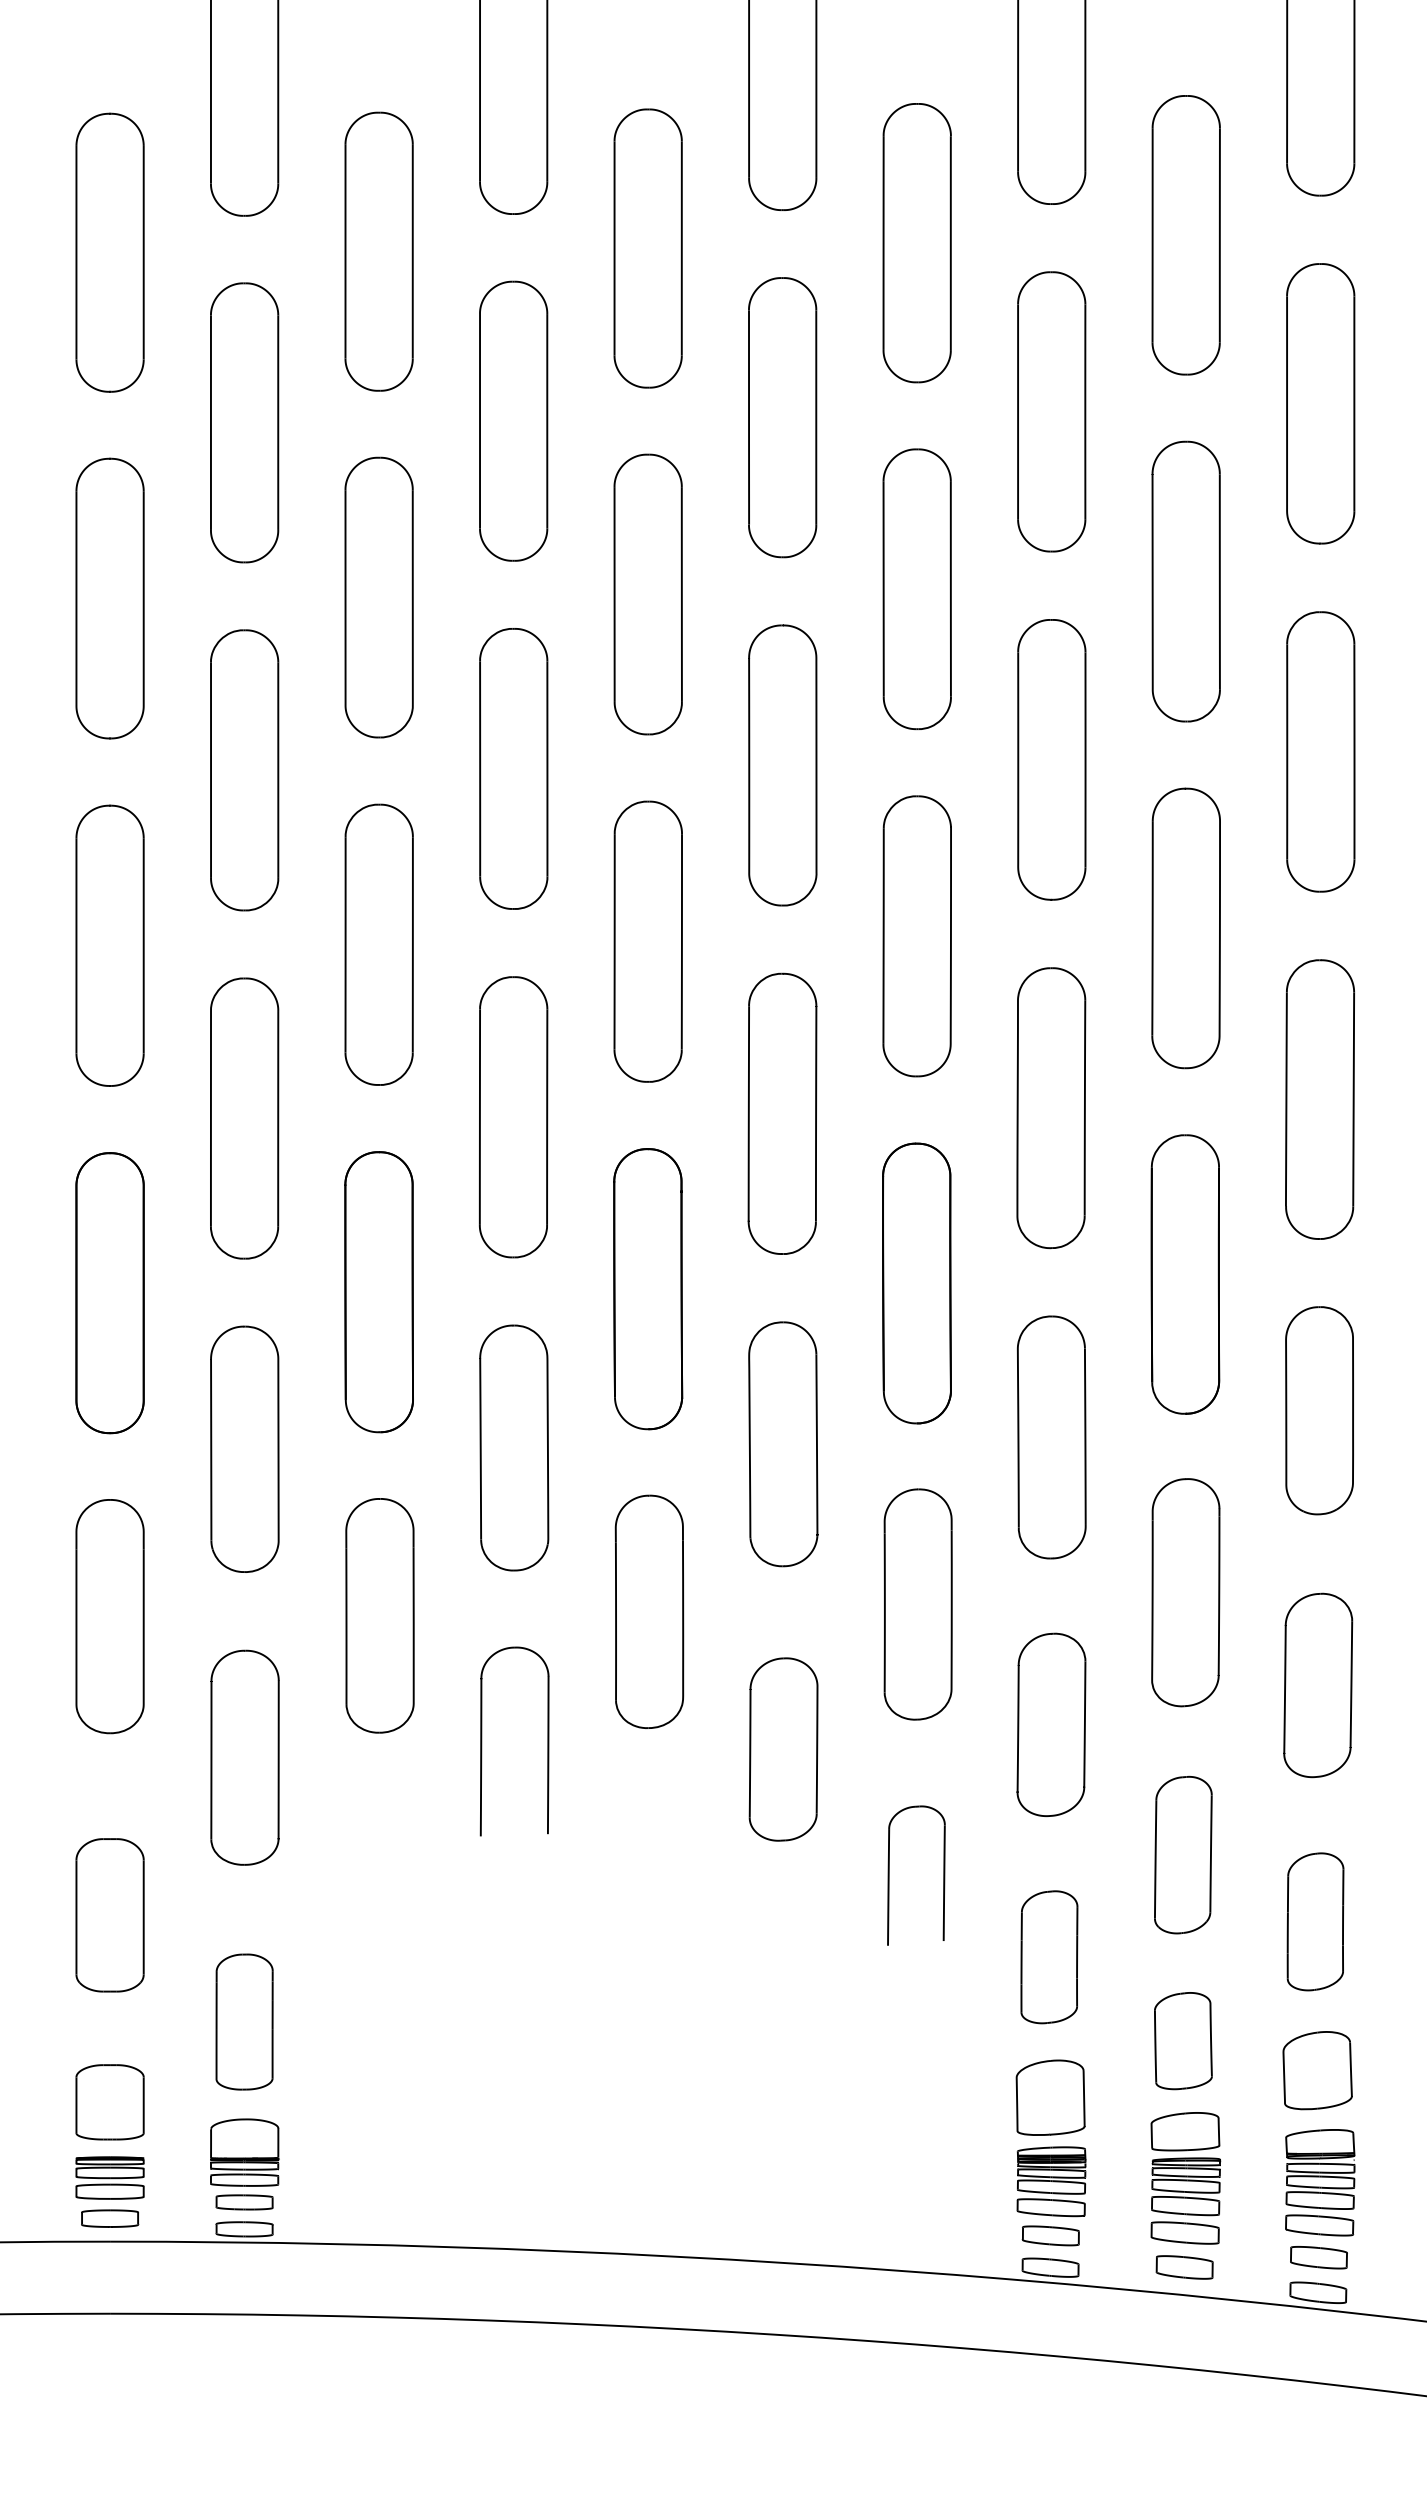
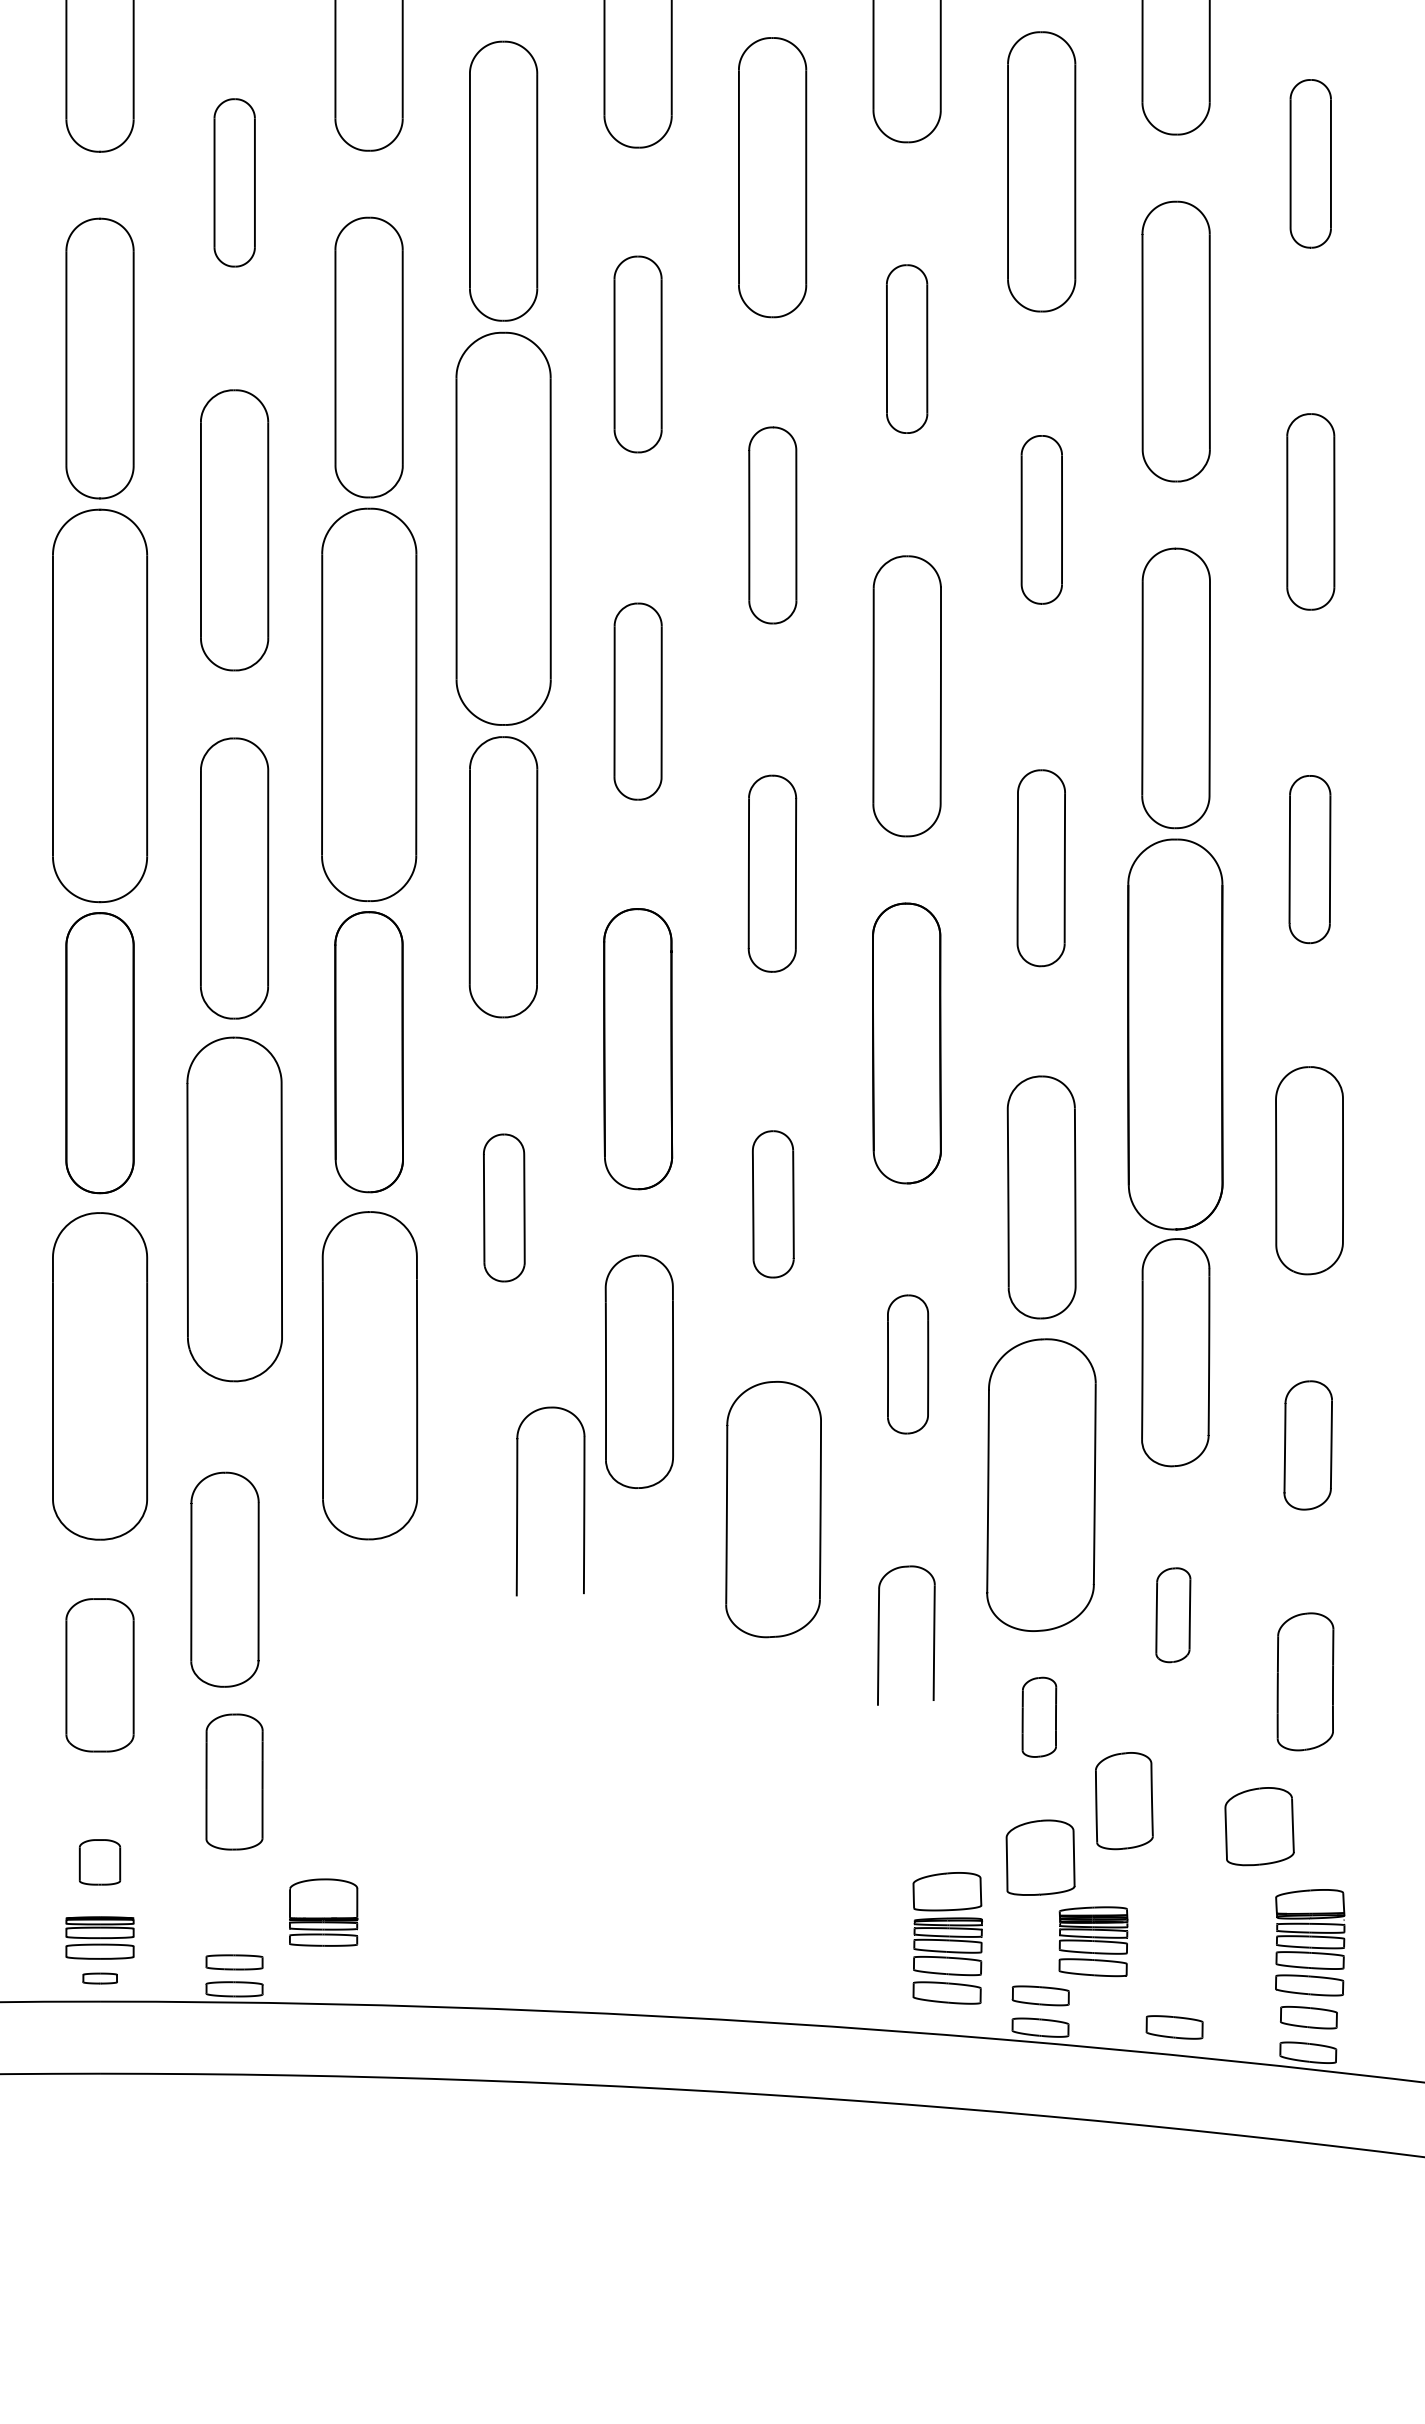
part: (1320, 403) -> (1310, 163), size x0.6
part: (244, 422) -> (234, 182), size x0.6
part: (916, 588) -> (906, 348), size x0.6
part: (647, 594) -> (637, 354), size x0.7
part: (1320, 751) -> (1310, 511), size x0.7
part: (1051, 759) -> (1041, 519), size x0.6
part: (782, 765) -> (772, 525), size x0.7
part: (513, 768) -> (503, 528), size x1.4
part: (647, 941) -> (637, 701), size x0.7
part: (378, 944) -> (368, 704), size x1.4
part: (109, 945) -> (99, 705), size x1.4
part: (1319, 1099) -> (1309, 859), size x0.6
part: (1051, 1108) -> (1041, 868), size x0.7
part: (782, 1113) -> (772, 873), size x0.7
part: (1185, 1274) -> (1175, 1034), size x1.4
part: (783, 1444) -> (773, 1204), size x0.6
part: (514, 1447) -> (504, 1207), size x0.6
part: (244, 1448) -> (234, 1208), size x1.4
part: (917, 1604) -> (907, 1364), size x0.6
part: (379, 1615) -> (369, 1375), size x1.4
part: (109, 1616) -> (99, 1376), size x1.4
part: (1318, 1685) -> (1308, 1445), size x0.7
part: (1051, 1724) -> (1041, 1484), size x1.6
part: (482, 1741) -> (518, 1501), moved
part: (783, 1749) -> (773, 1509), size x1.4
part: (244, 1757) -> (224, 1579), moved
part: (1183, 1855) -> (1173, 1615), size x0.6
part: (1049, 1957) -> (1039, 1717), size x0.6
part: (1183, 2041) -> (1124, 1801), moved
part: (1317, 2070) -> (1259, 1826), moved
part: (109, 2102) -> (99, 1862), size x0.6
part: (244, 2152) -> (323, 1912), moved
part: (1185, 2178) -> (947, 1938), moved
part: (1051, 2181) -> (1093, 1941), moved
part: (110, 2218) -> (100, 1978), size x0.6

